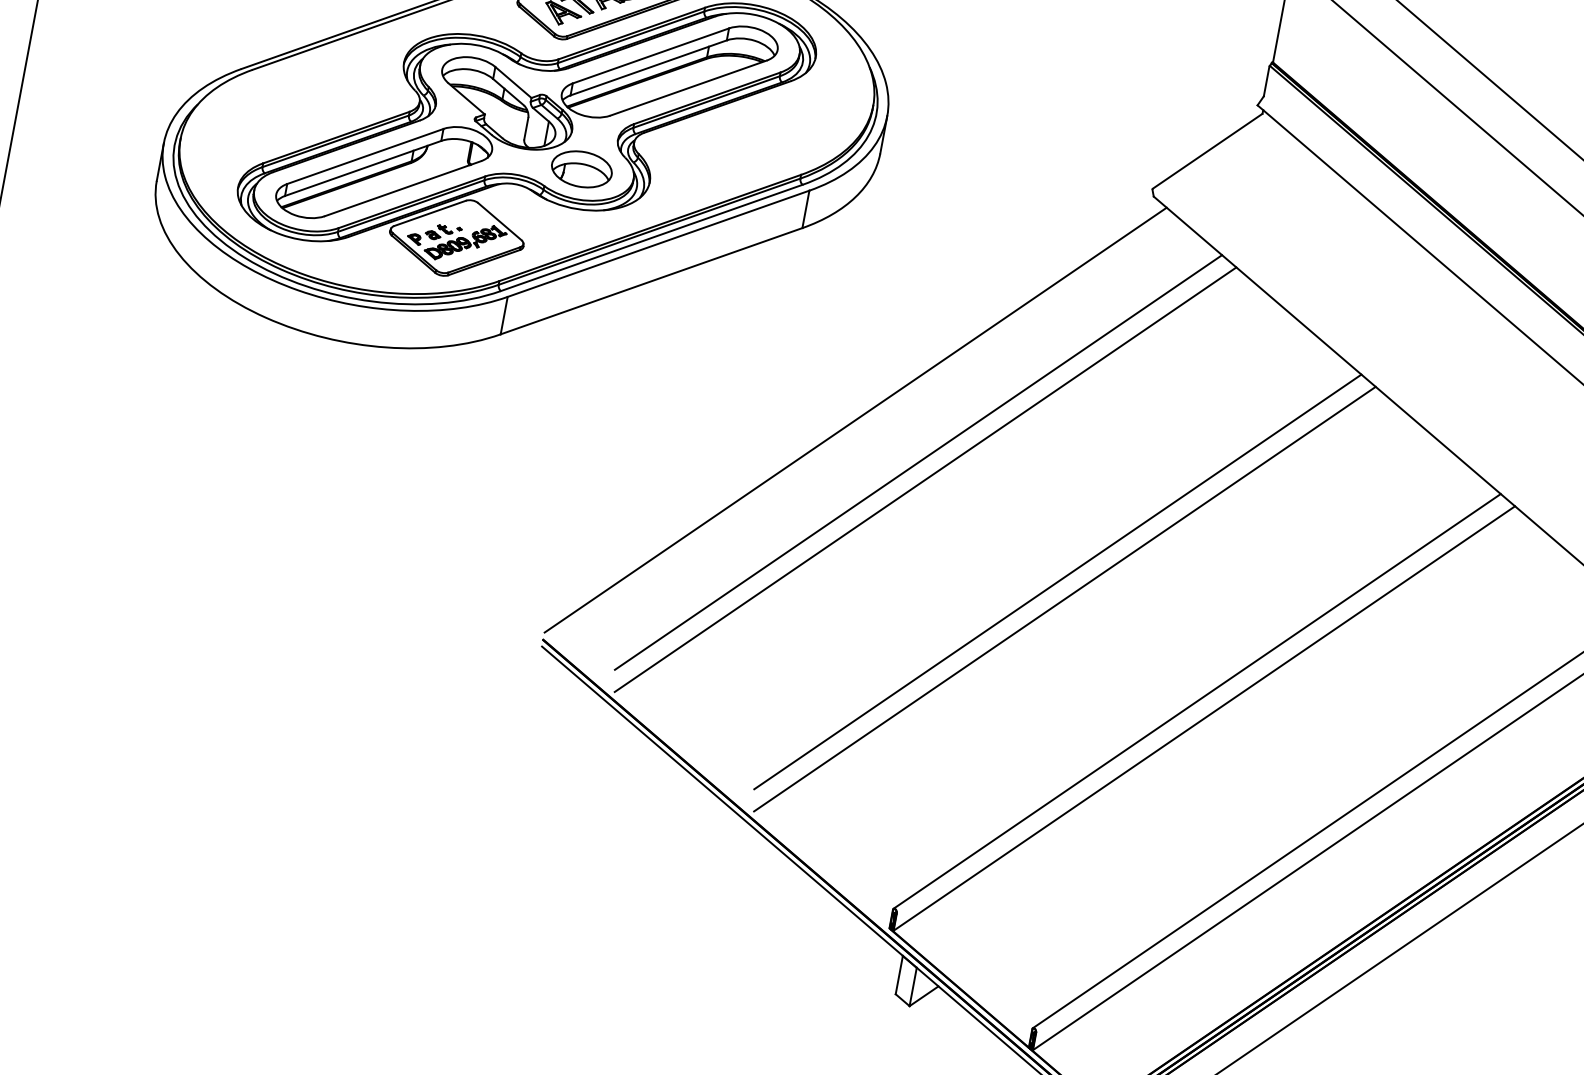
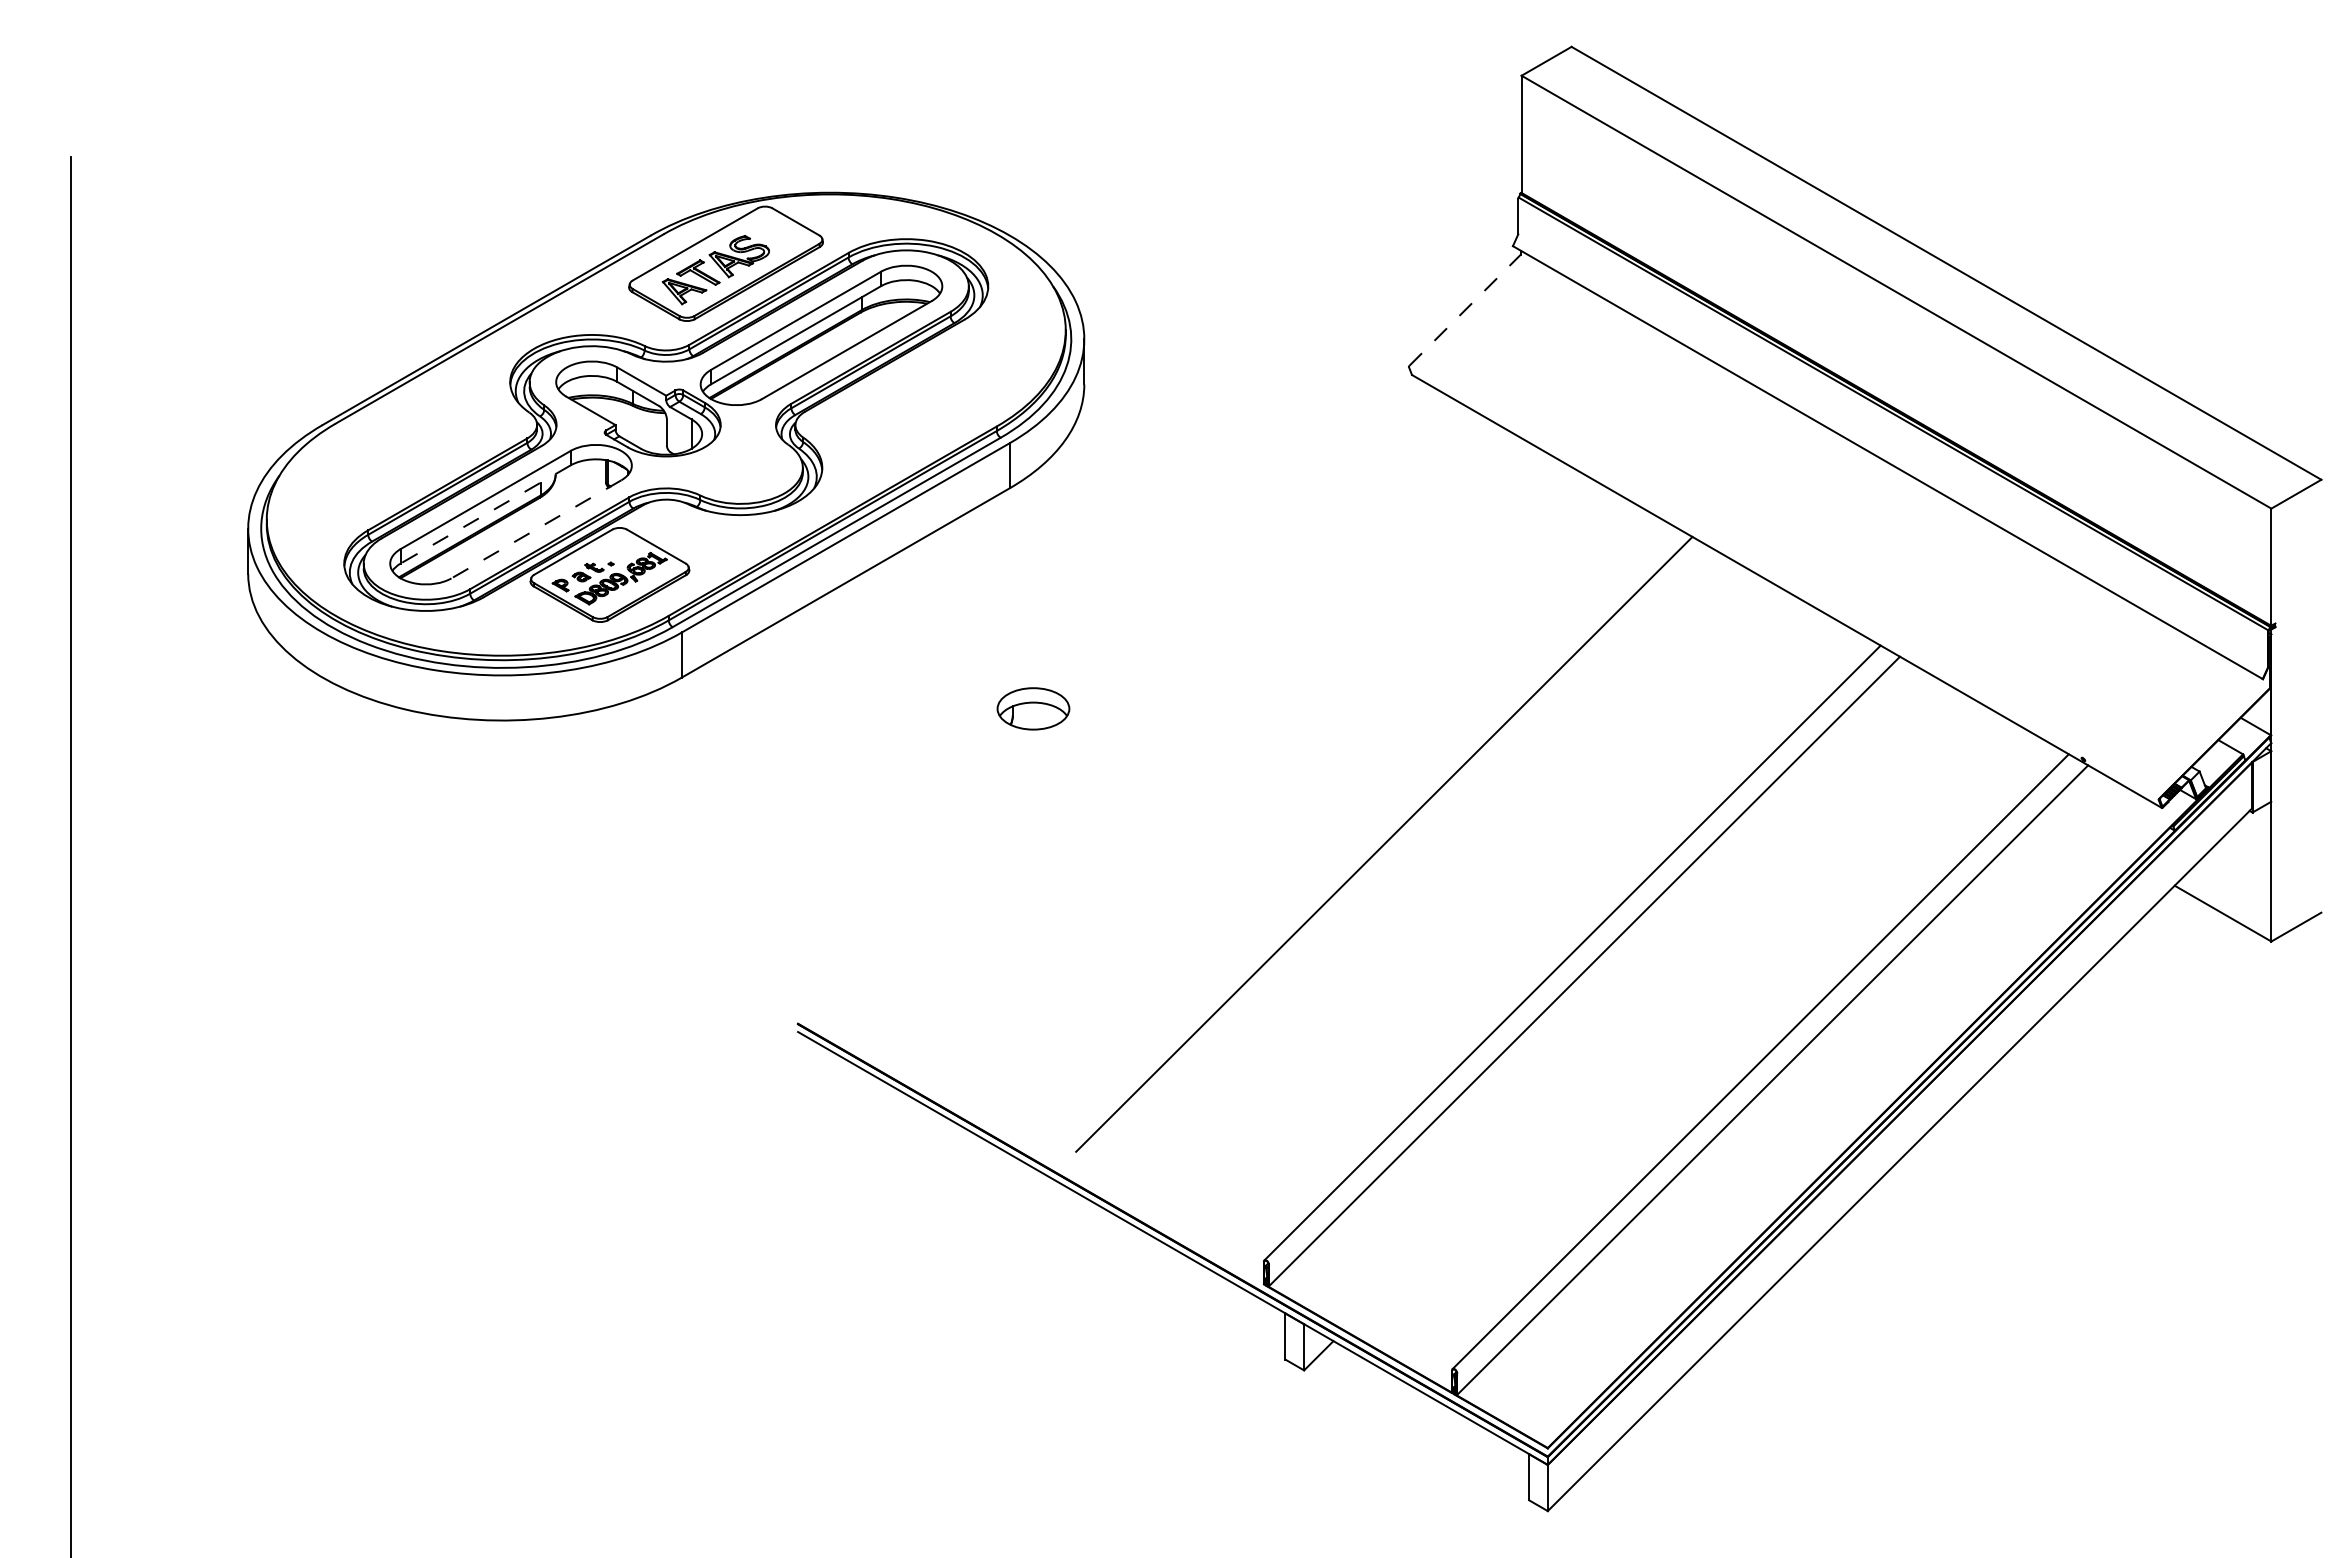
line: (1208, 151) -> (1465, 310), solid -> dashed
line: (363, 168) -> (485, 514), solid -> dashed
part: (581, 169) -> (1033, 708), moved
line: (402, 188) -> (535, 529), solid -> dashed
line: (855, 420) -> (1113, 700), removed
line: (918, 462) -> (1195, 735), removed
line: (925, 479) -> (1207, 754), removed
line: (1064, 598) -> (1395, 862), removed

